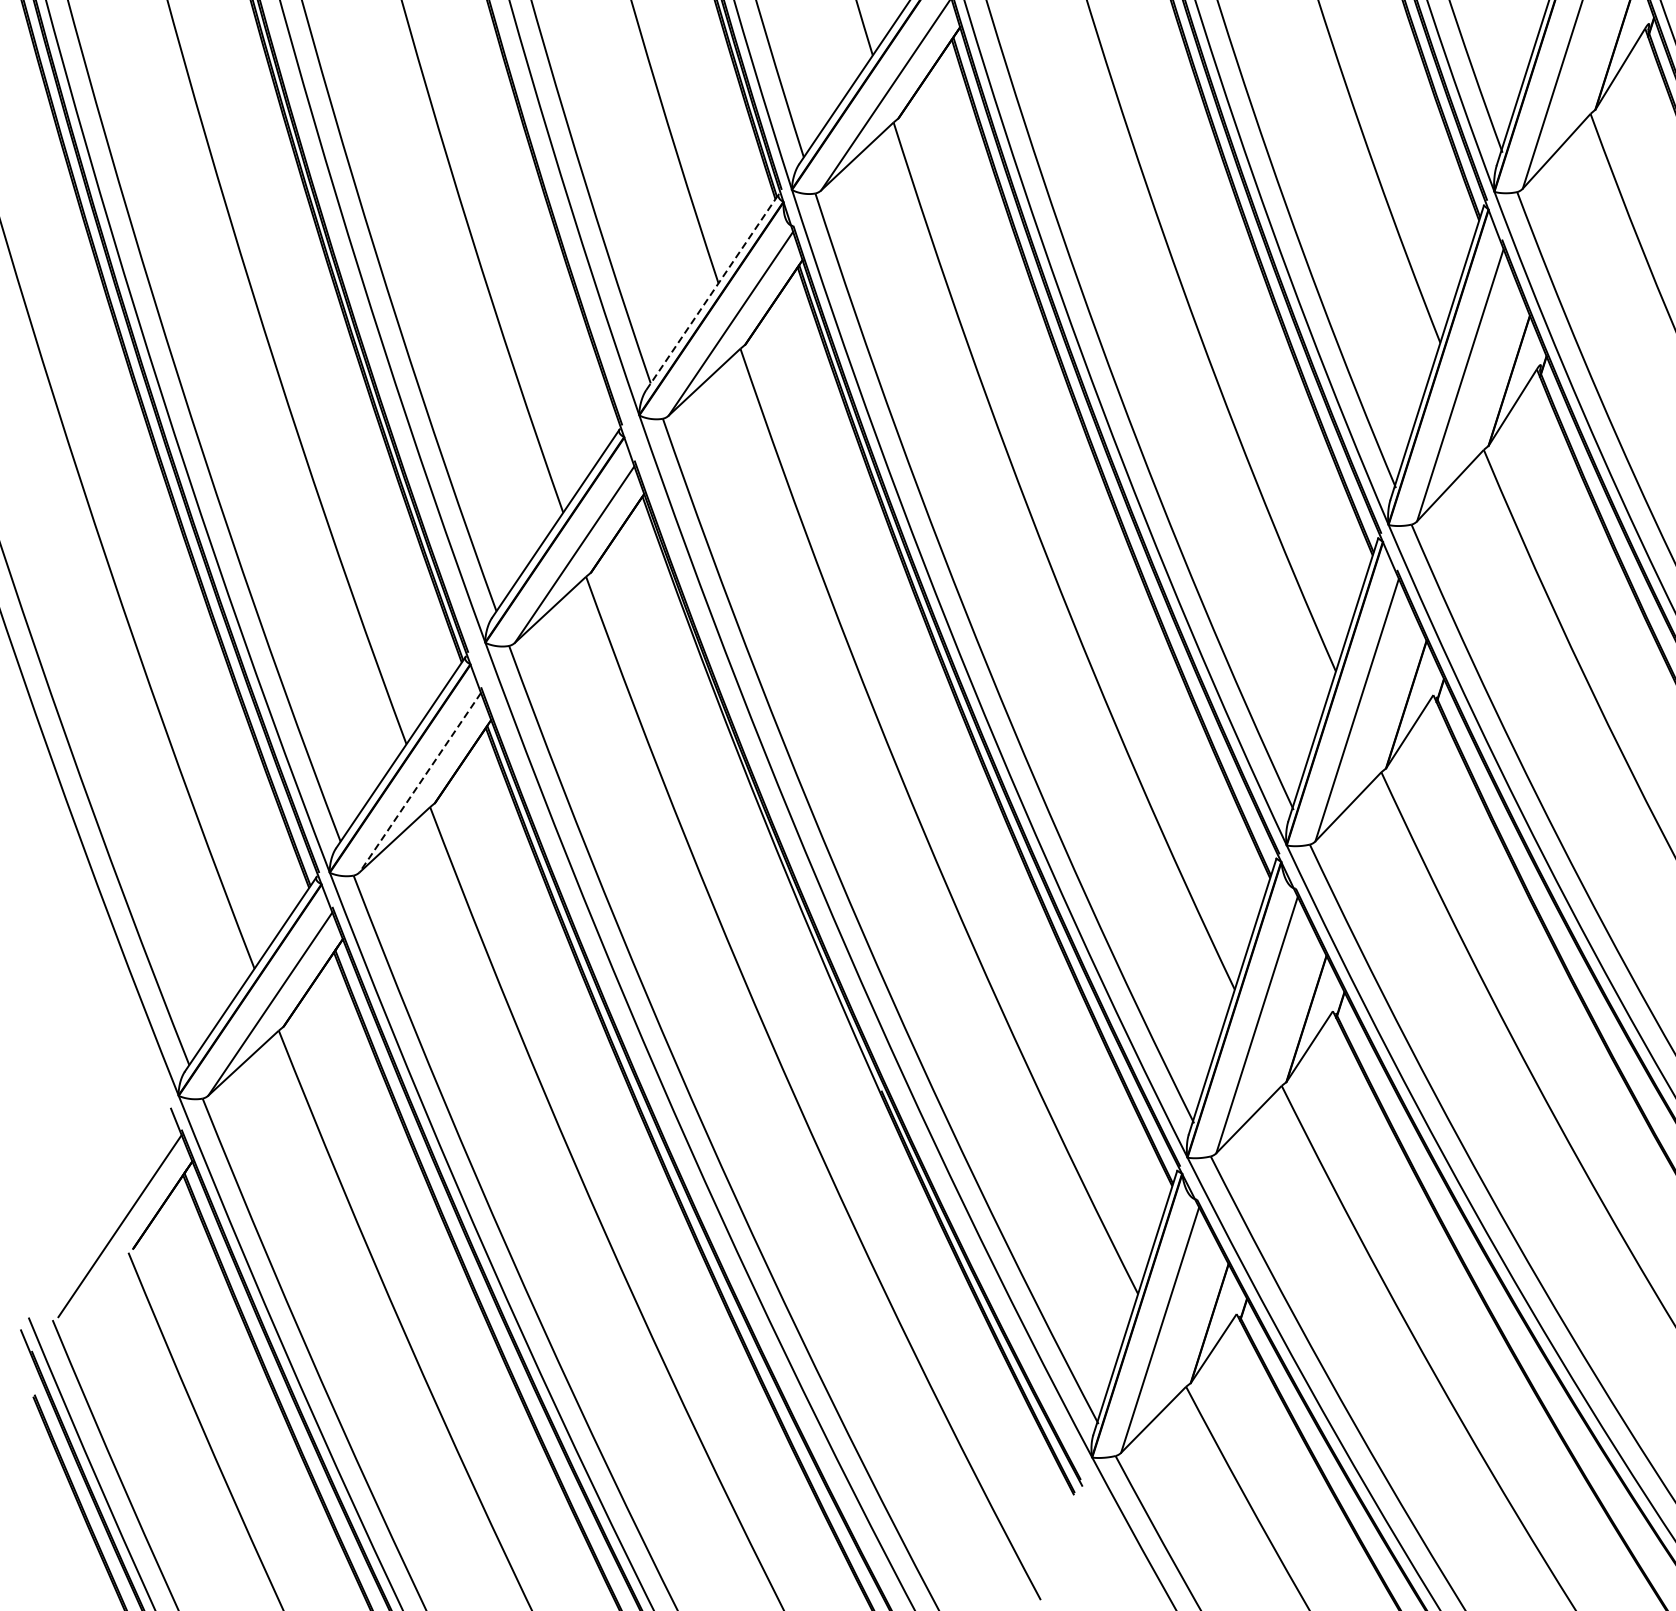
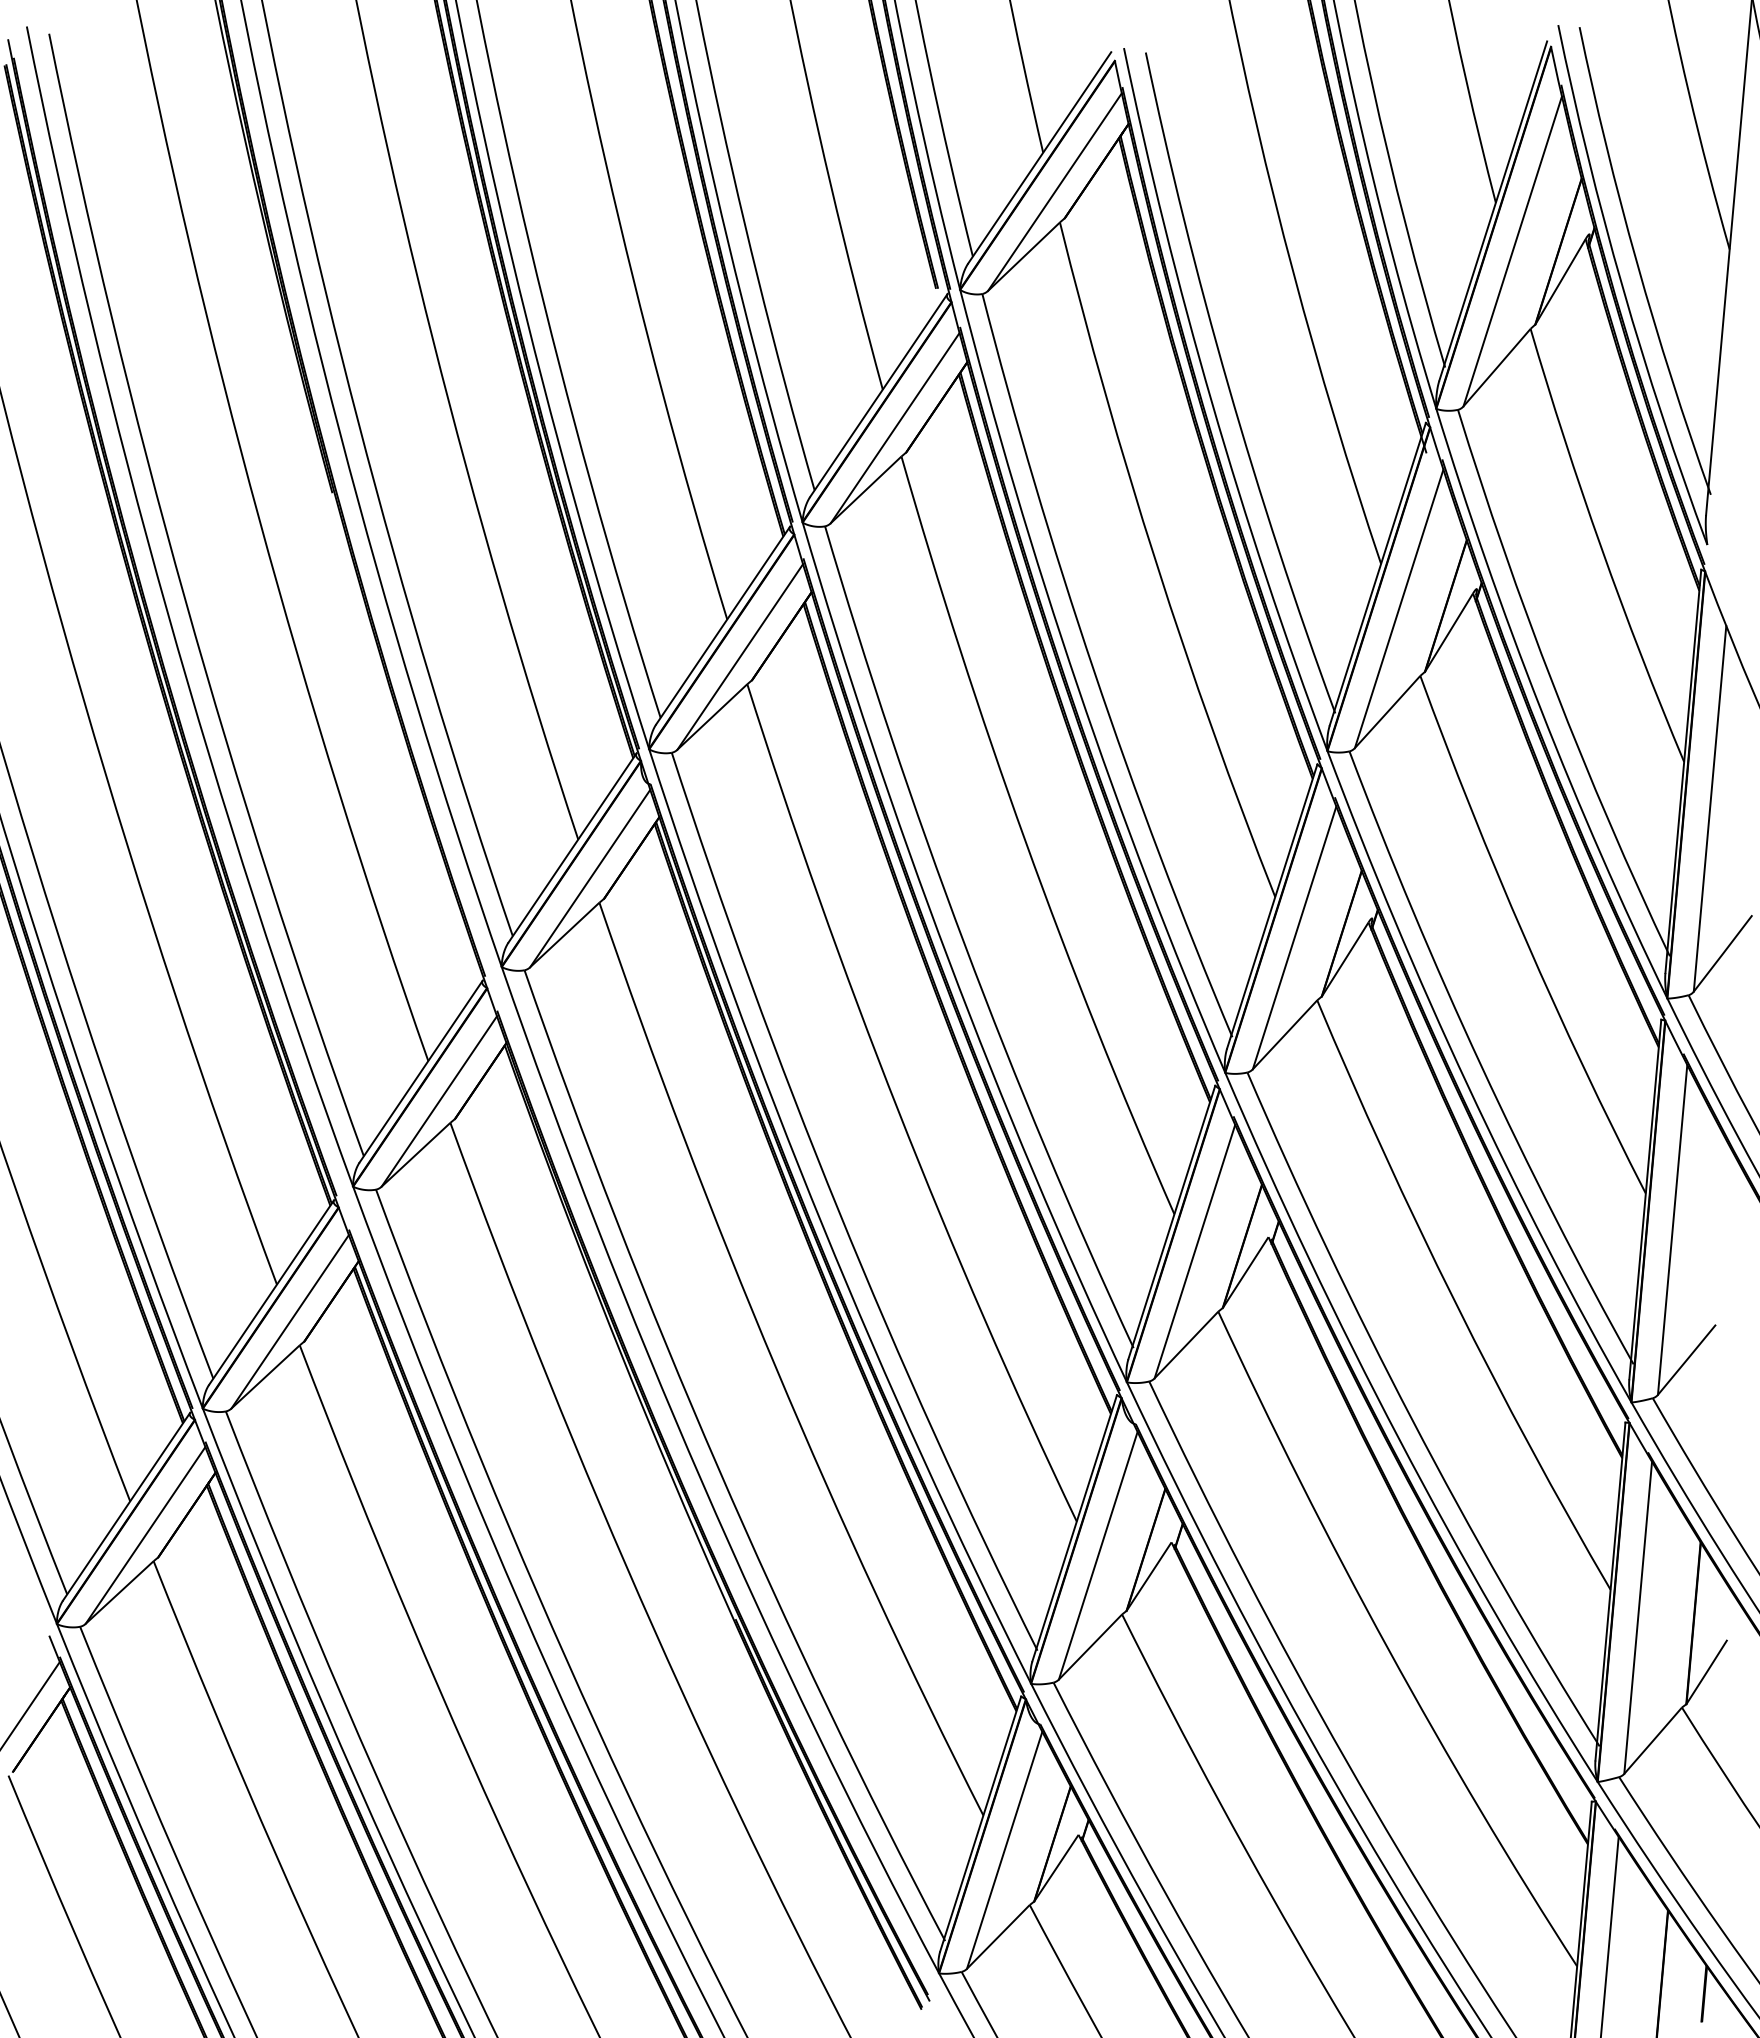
line: (712, 291) -> (572, 847), dashed -> solid
line: (420, 782) -> (290, 1321), dashed -> solid

